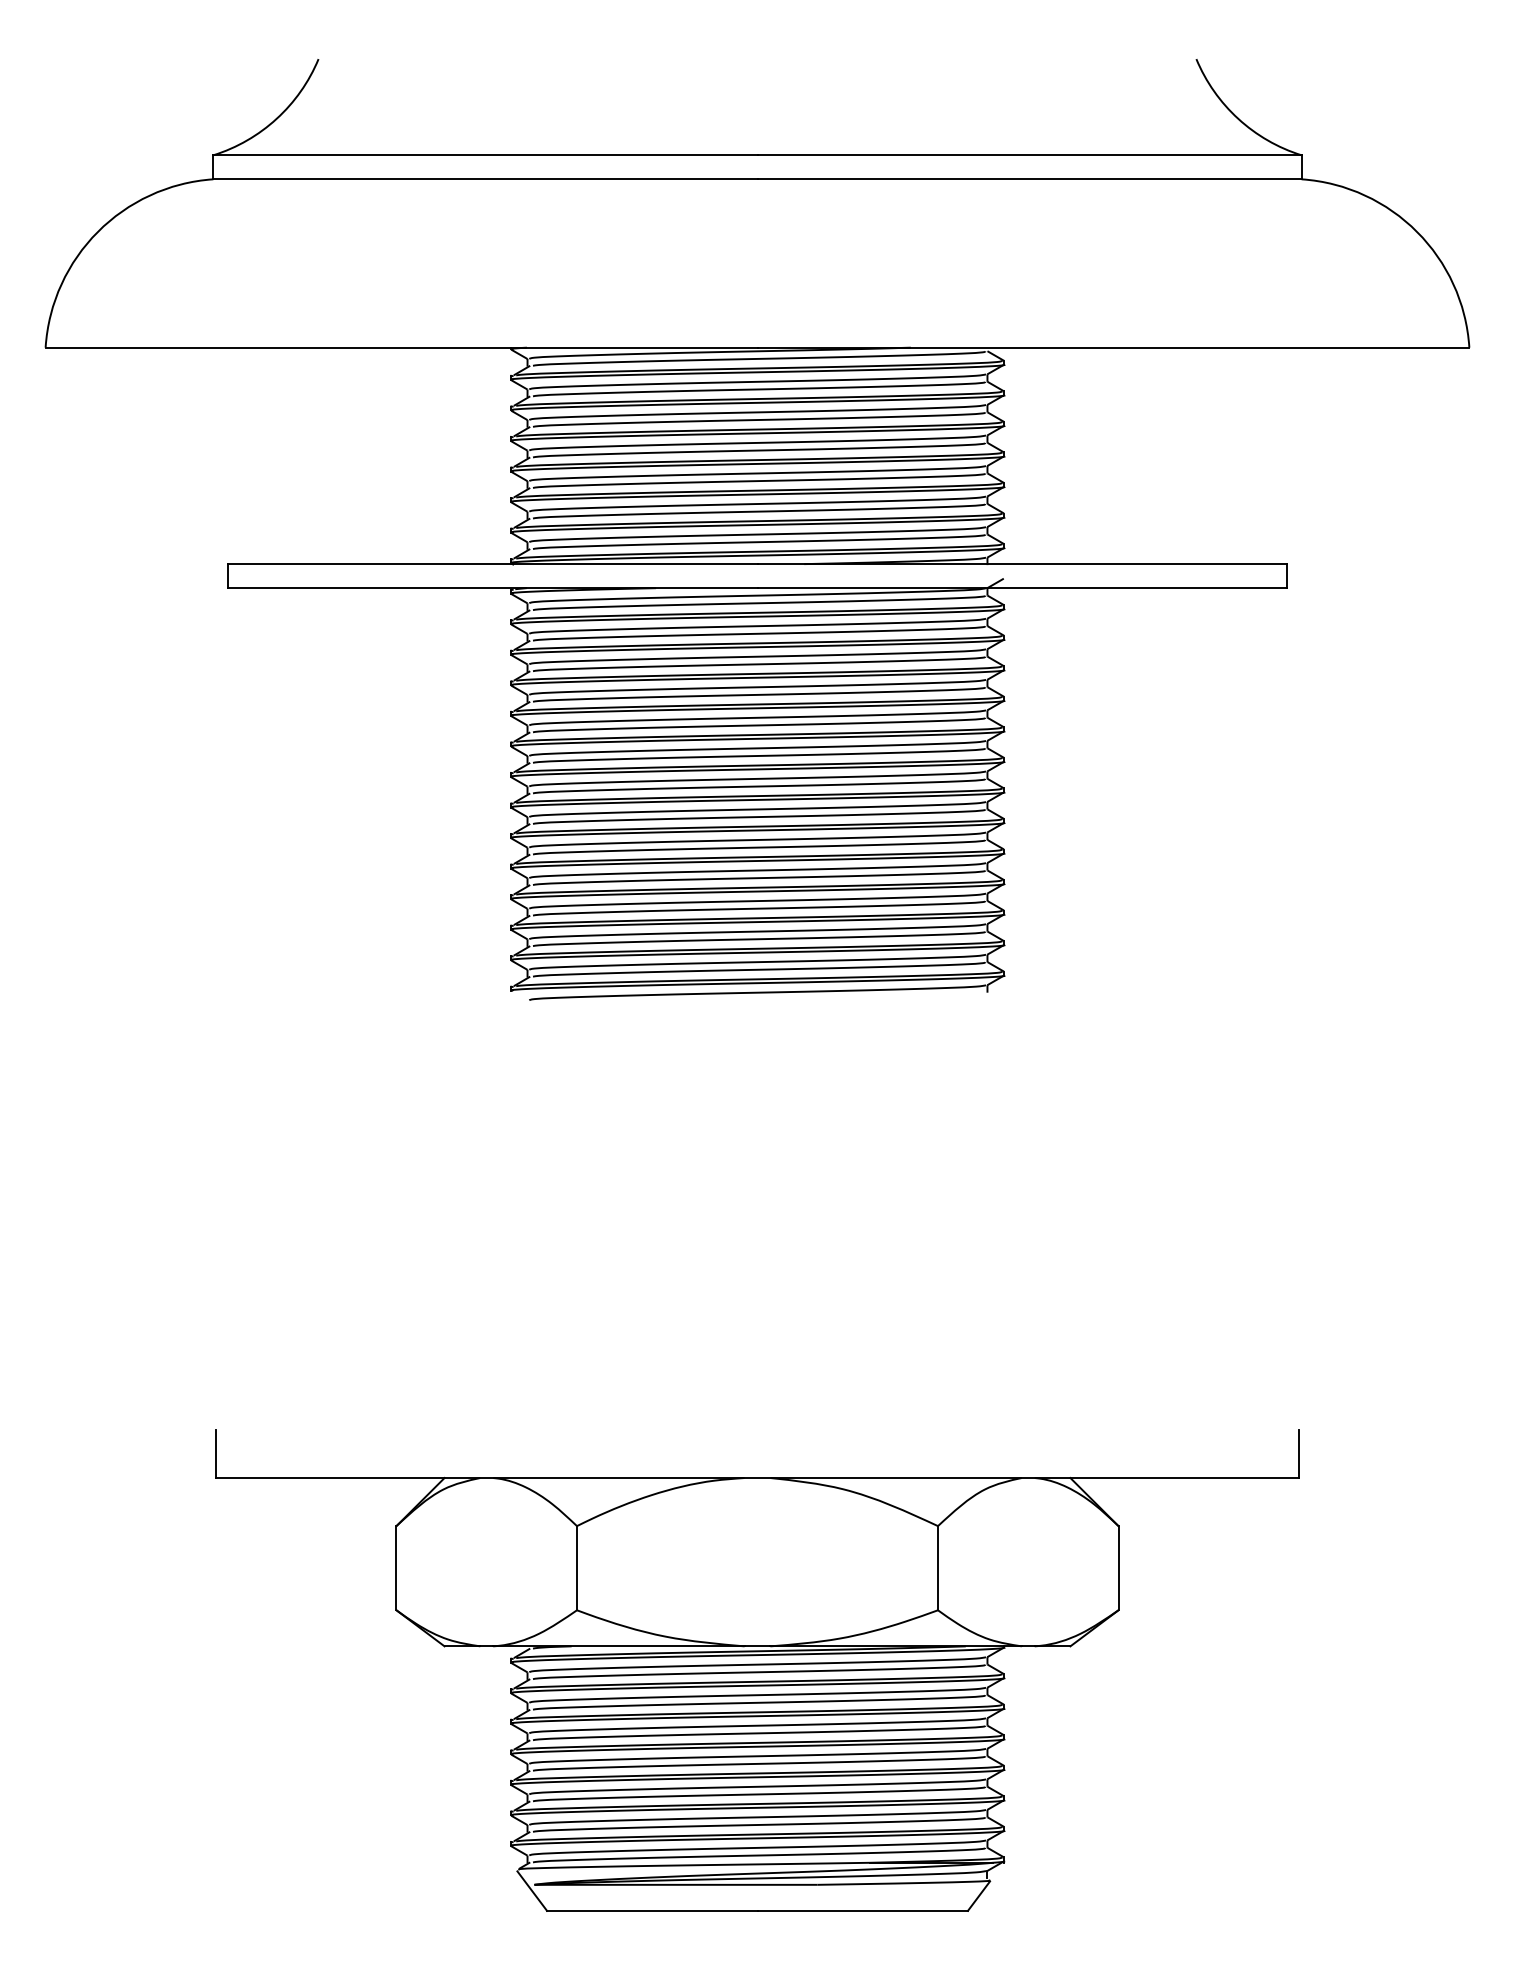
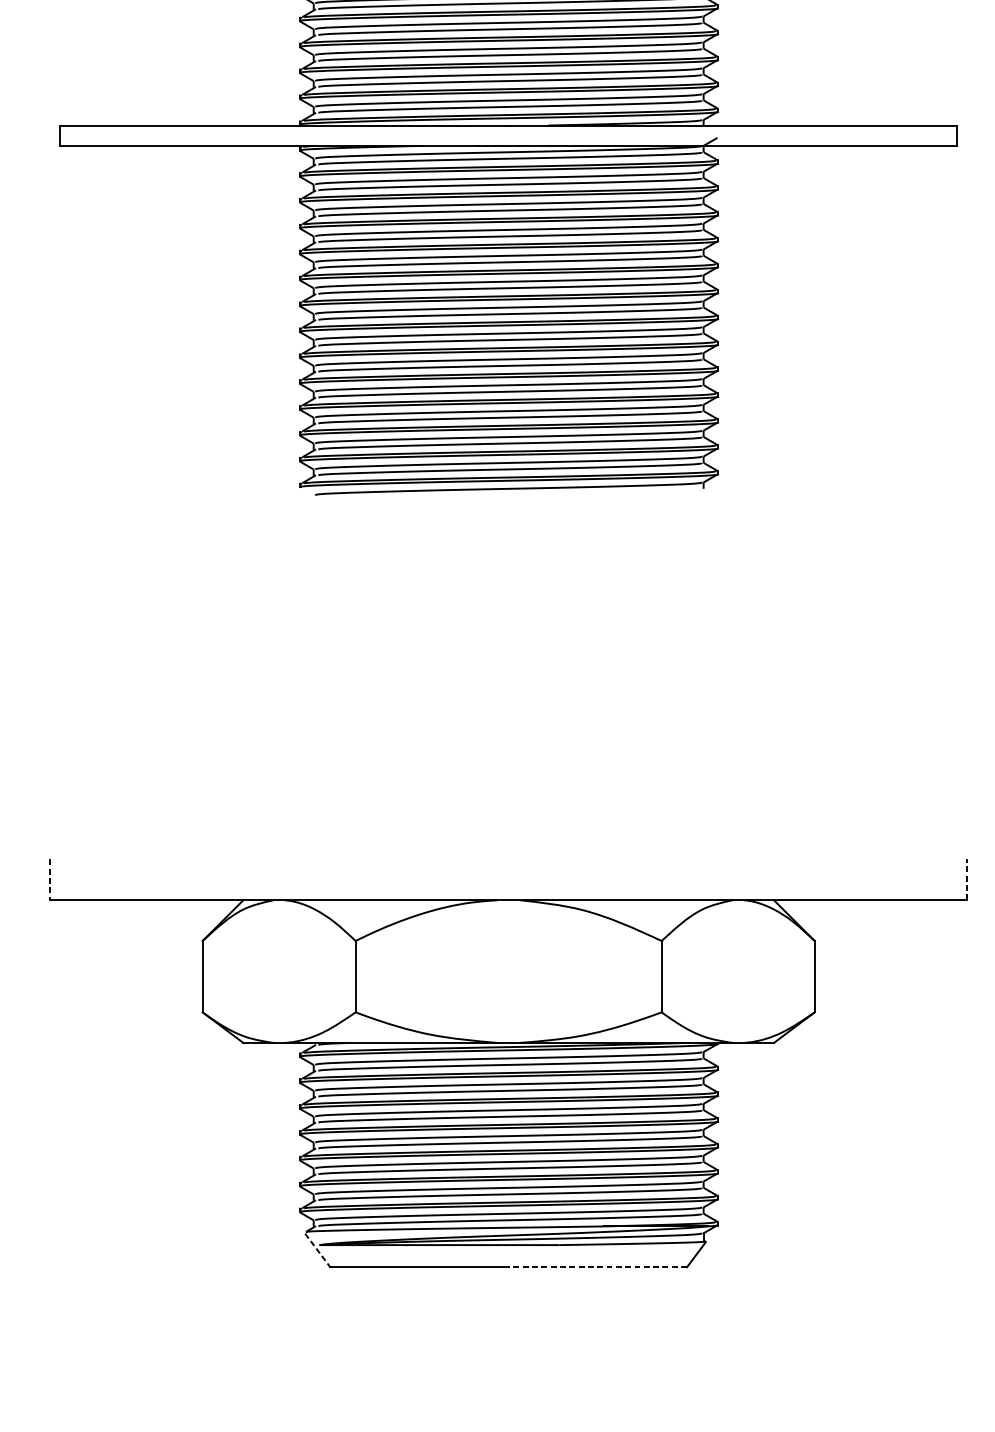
line: (1298, 1453) -> (967, 879), solid -> dashed
line: (216, 1454) -> (50, 880), solid -> dashed
line: (532, 1891) -> (317, 1250), solid -> dashed
line: (862, 1910) -> (597, 1266), solid -> dashed

